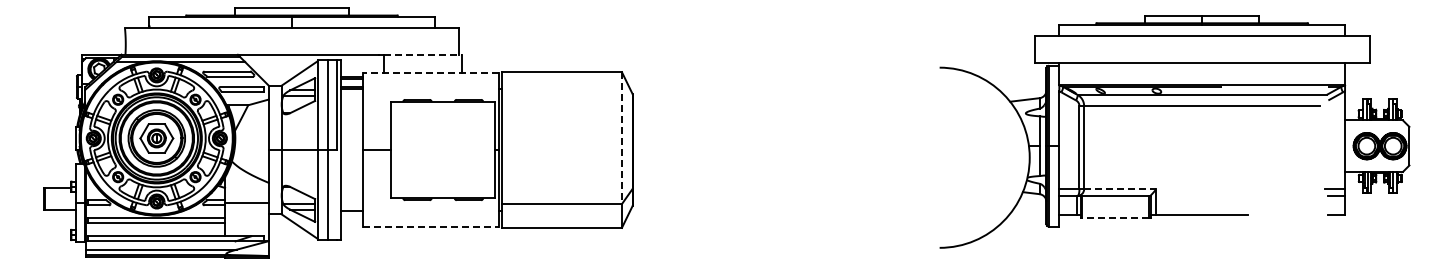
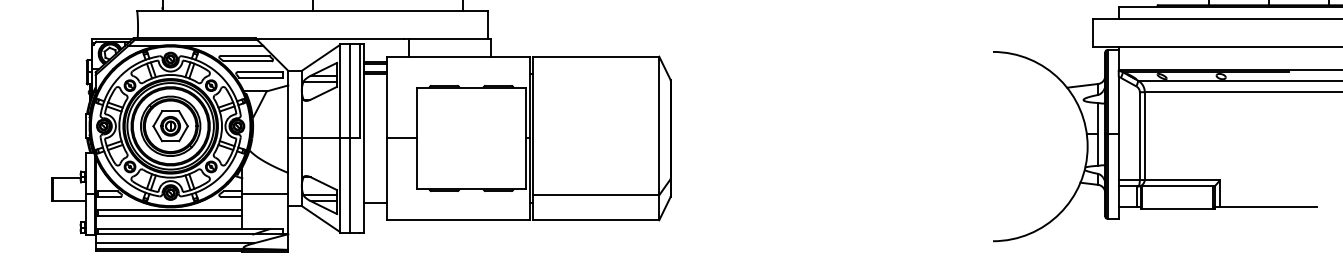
line: (422, 55) -> (449, 39), dashed -> solid
line: (430, 72) -> (458, 57), dashed -> solid
line: (621, 138) -> (658, 126), dashed -> solid
line: (1120, 189) -> (1182, 179), dashed -> solid
line: (1115, 217) -> (1177, 209), dashed -> solid
line: (431, 227) -> (459, 219), dashed -> solid

